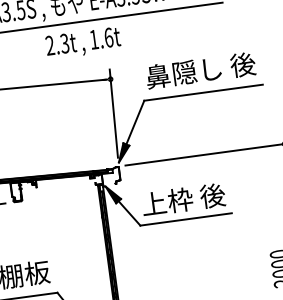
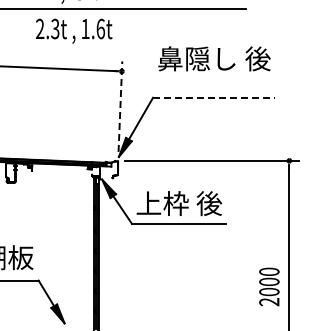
text: (83, 42) -> (74, 30), moved
text: (200, 70) -> (214, 58), moved
line: (203, 92) -> (214, 97), solid -> dashed
line: (113, 113) -> (120, 106), solid -> dashed

